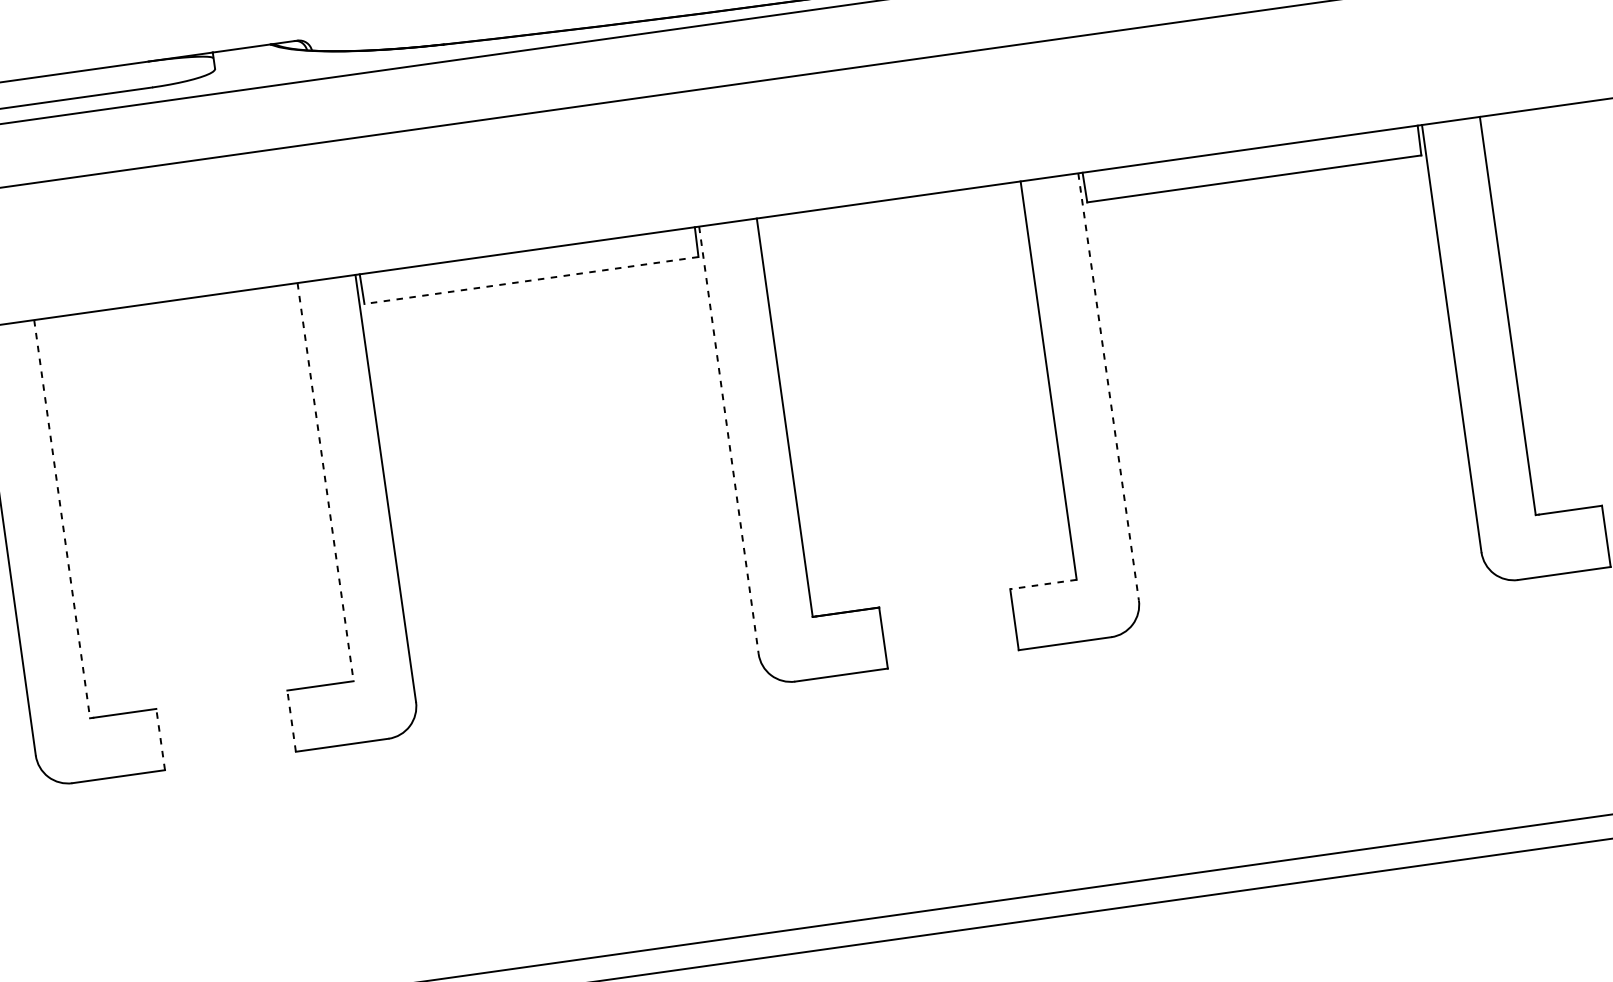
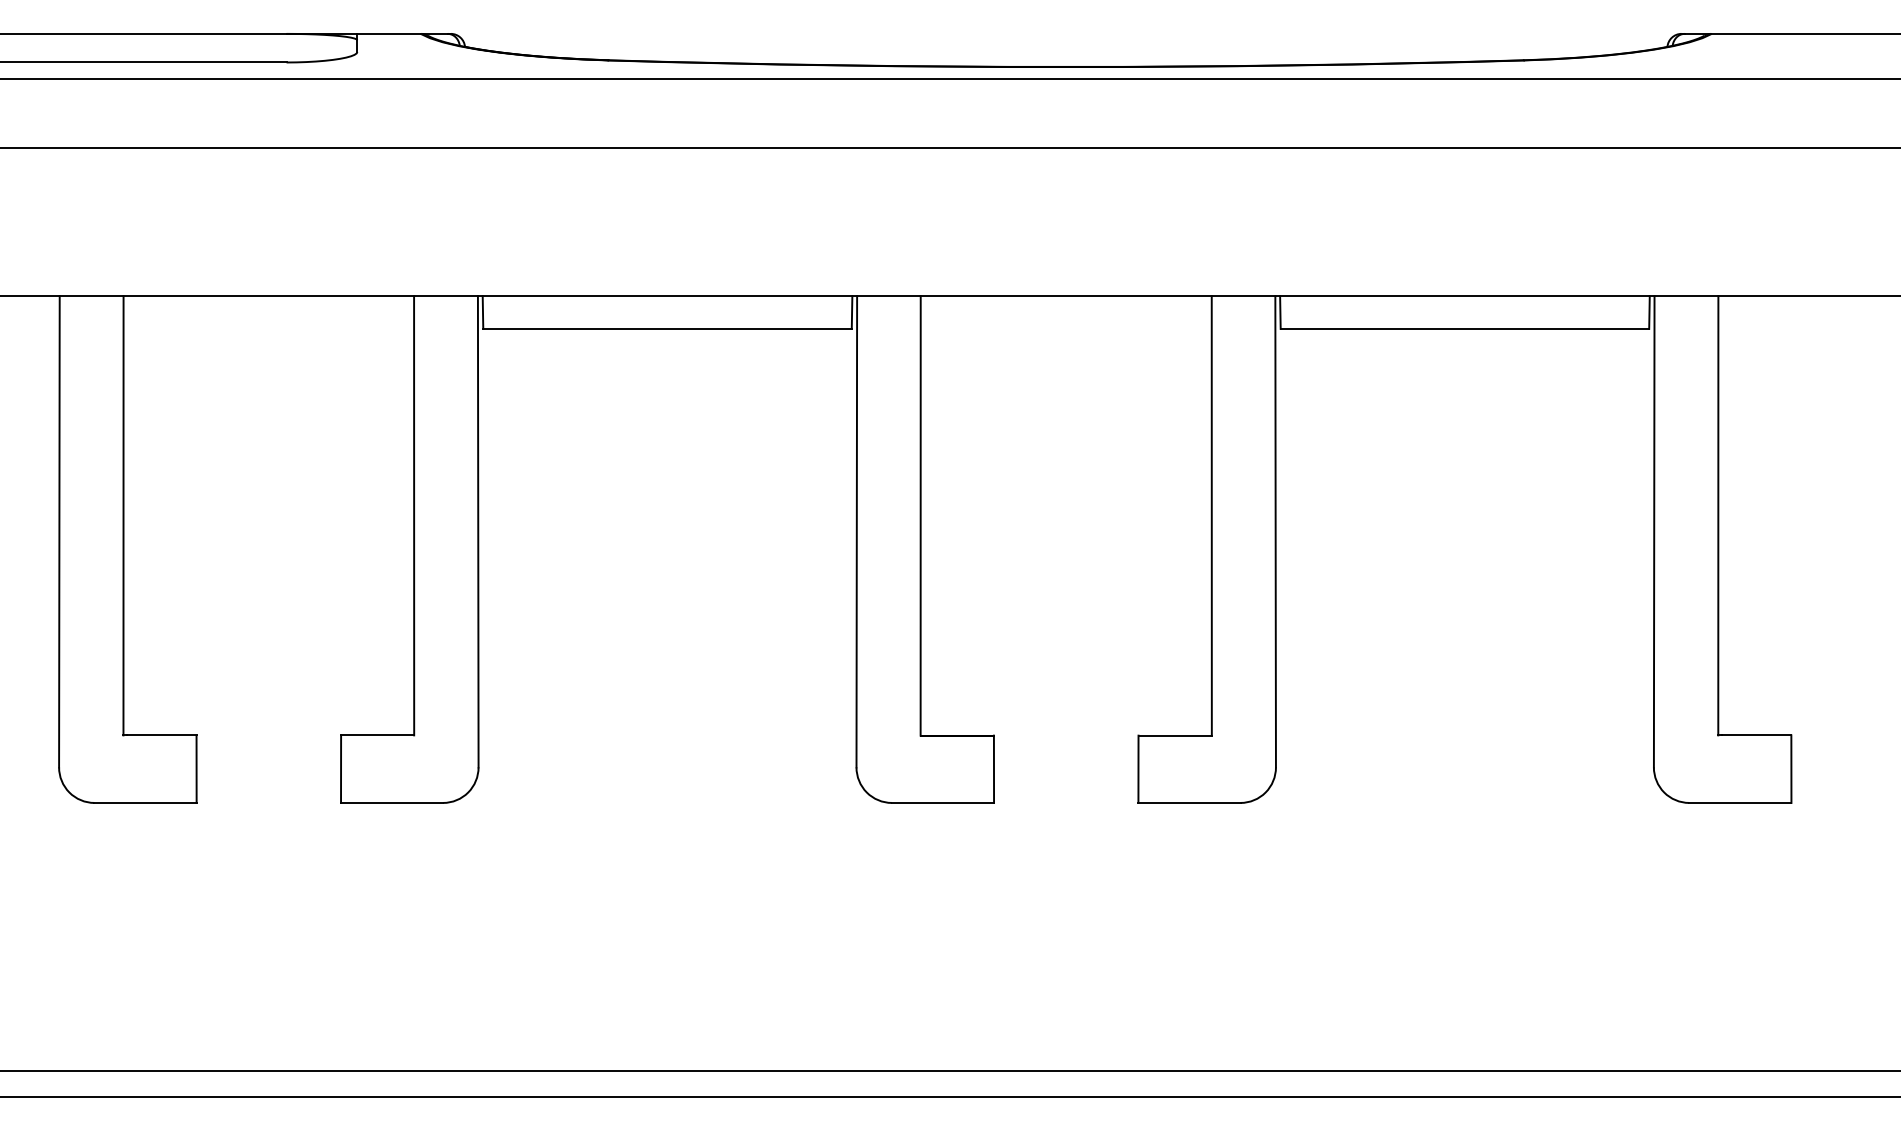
line: (531, 280) -> (667, 328), dashed -> solid
line: (1108, 386) -> (1275, 531), dashed -> solid
line: (728, 440) -> (856, 531), dashed -> solid
line: (325, 481) -> (414, 515), dashed -> solid
line: (62, 518) -> (123, 515), dashed -> solid
line: (1043, 584) -> (1175, 735), dashed -> solid
line: (292, 721) -> (341, 769), dashed -> solid
line: (160, 739) -> (196, 769), dashed -> solid

